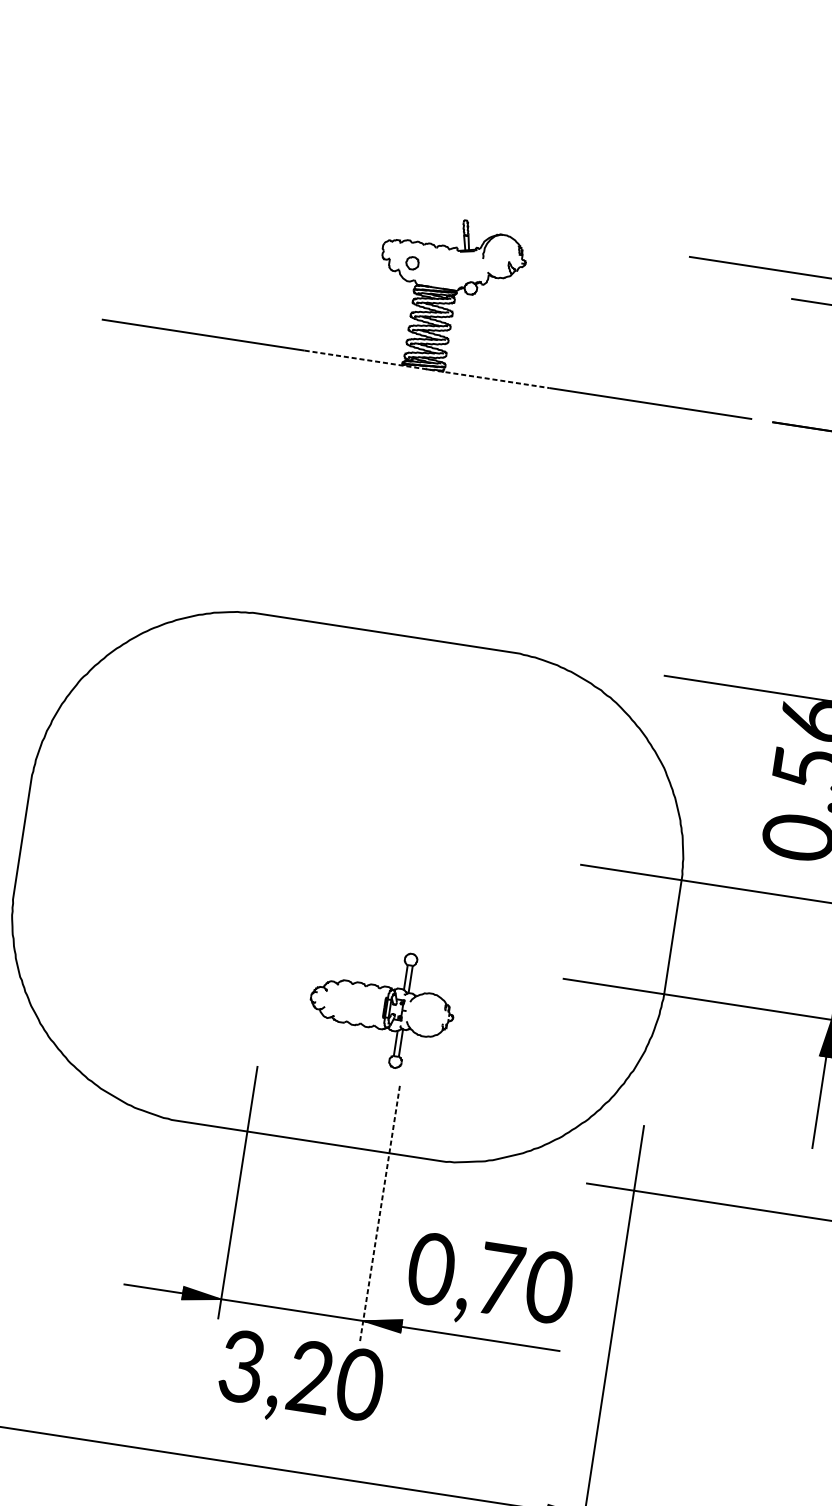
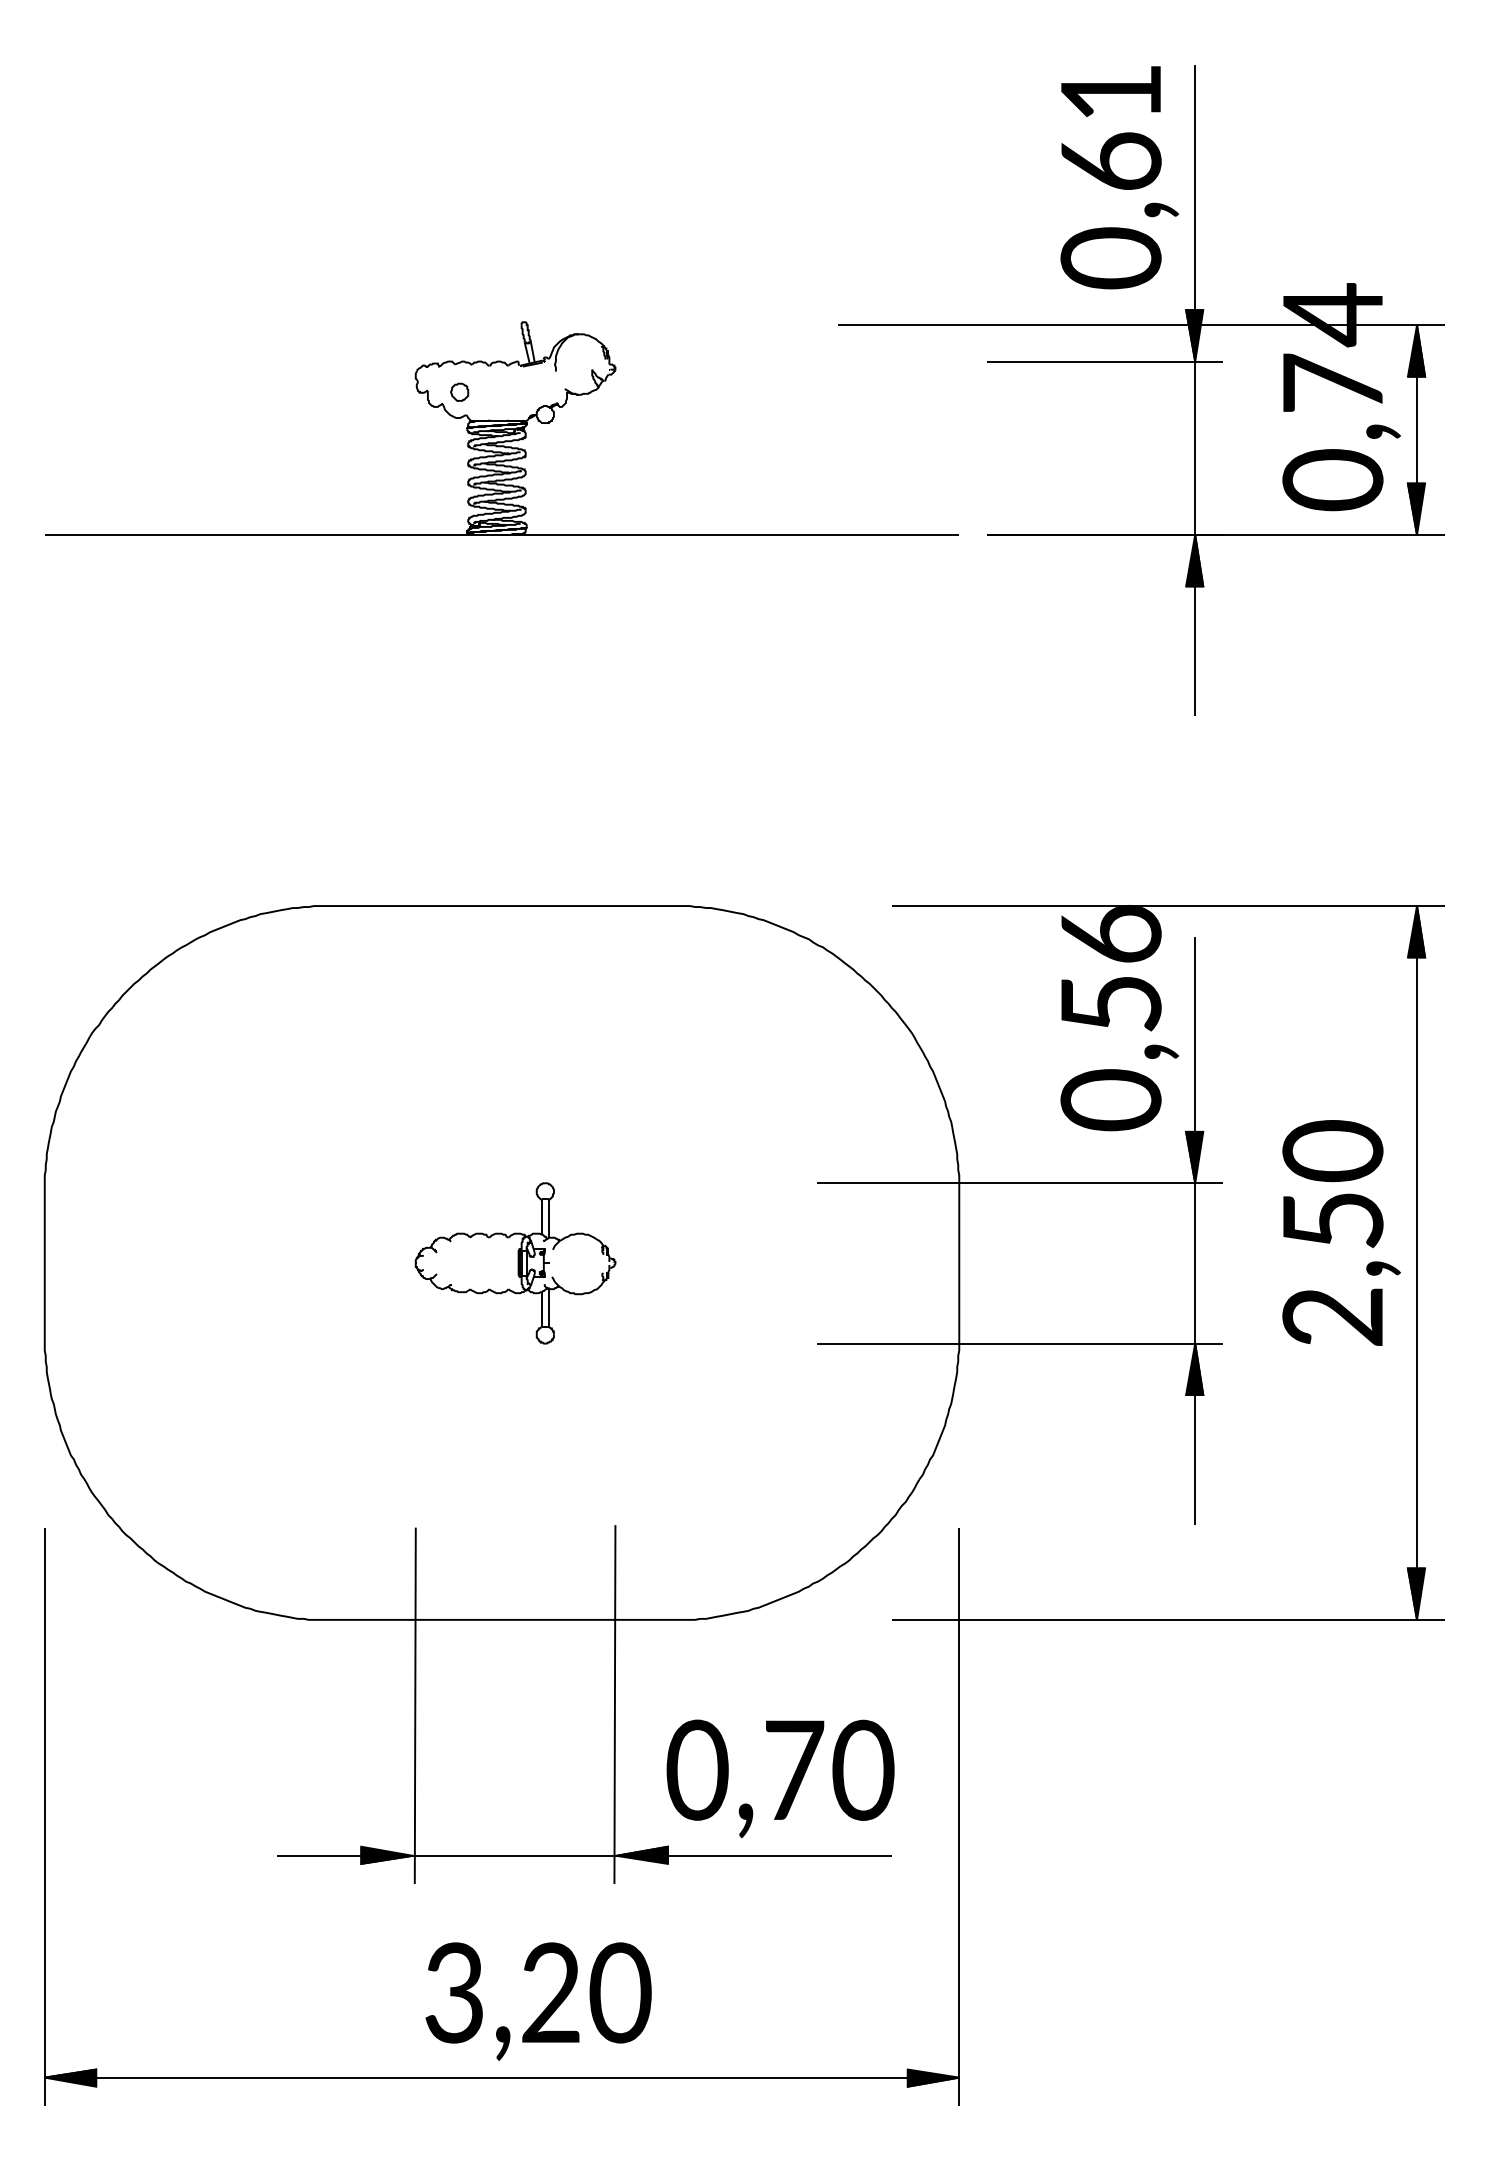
line: (427, 369) -> (502, 534), dashed -> solid
part: (382, 1007) -> (515, 1263), moved
line: (379, 1214) -> (614, 1705), dashed -> solid
text: (300, 1381) -> (538, 2001), moved

